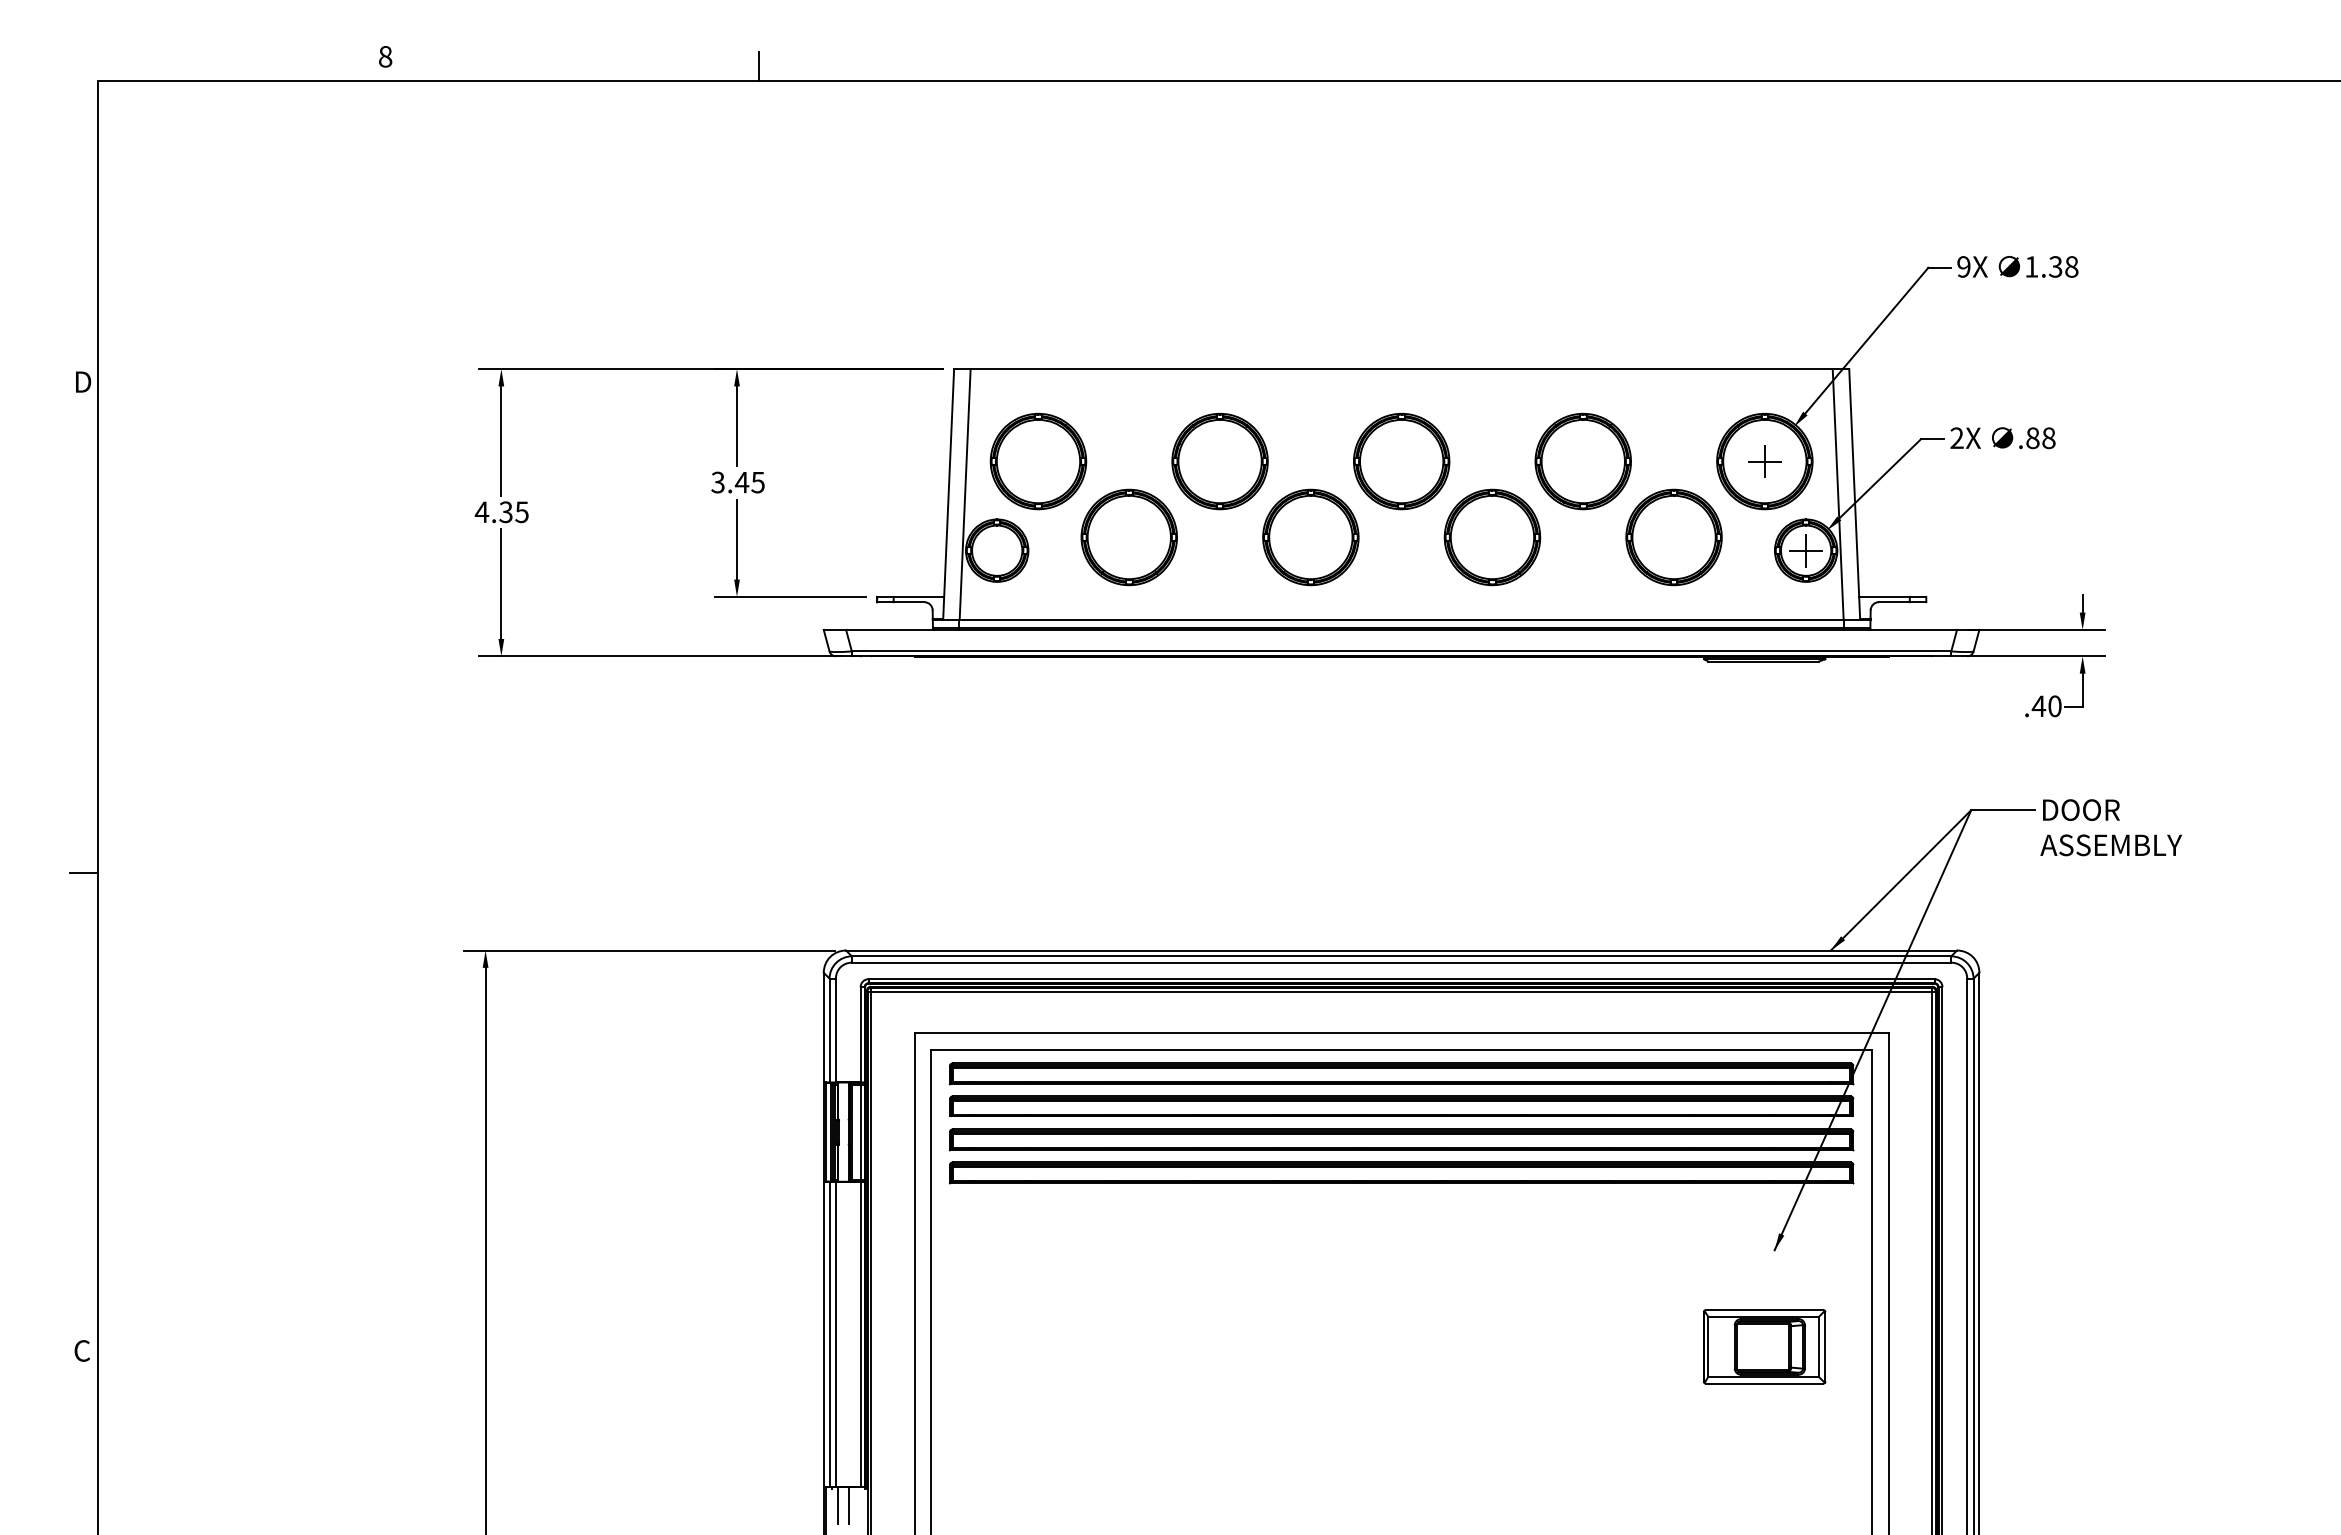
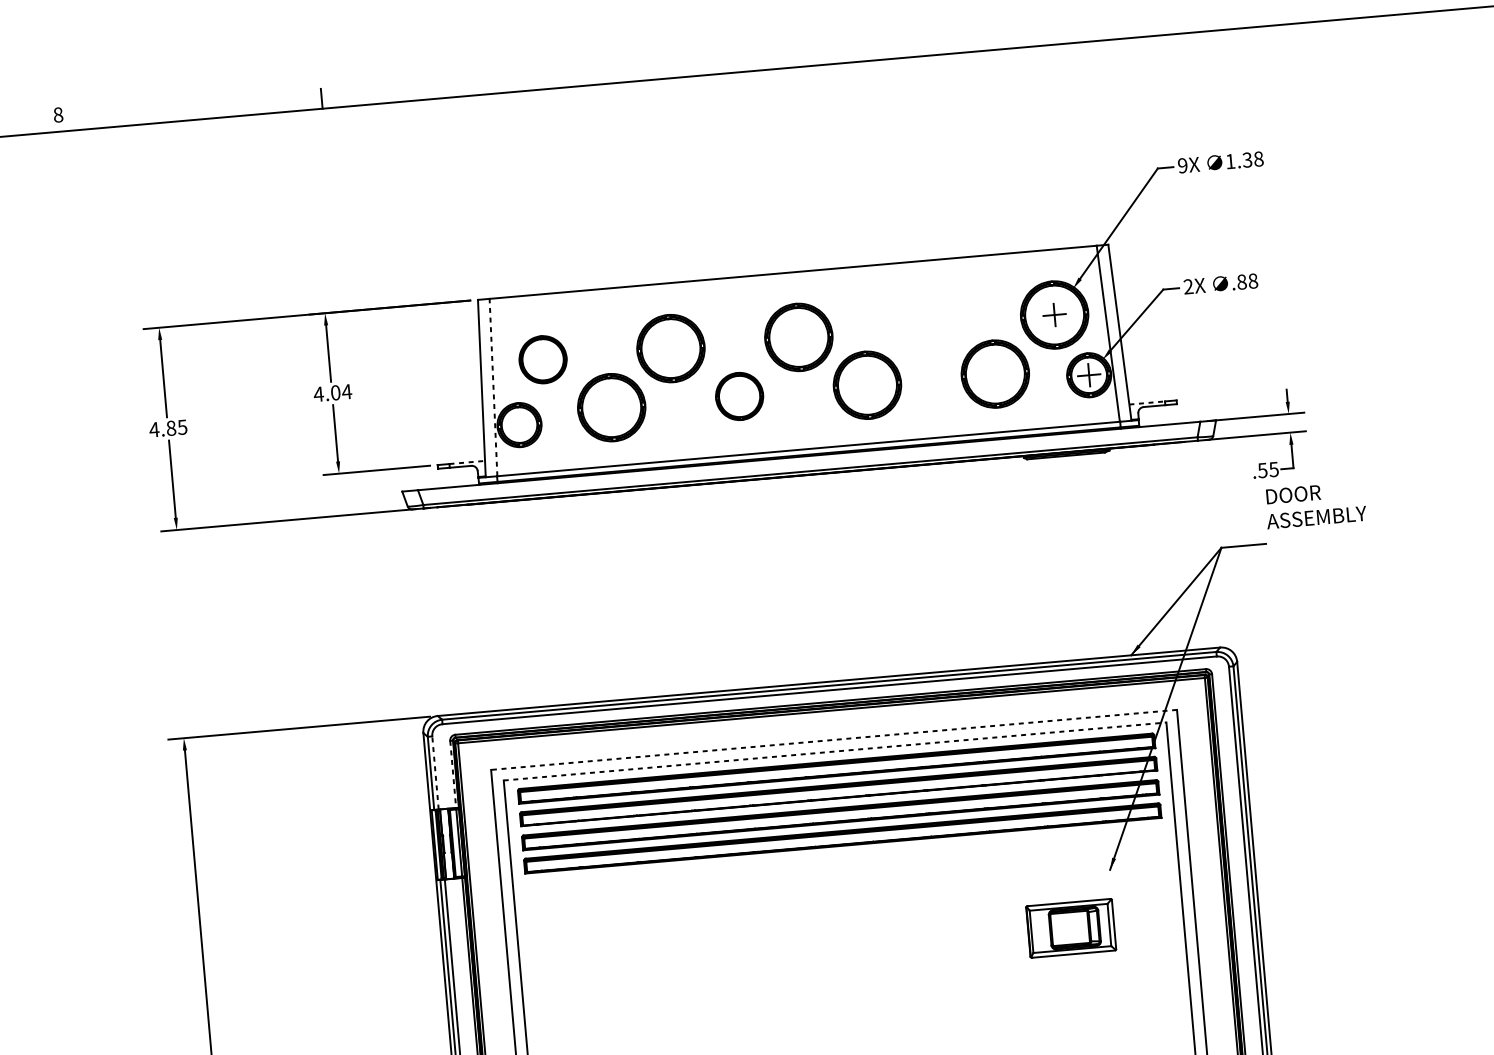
part: (1038, 461) -> (543, 359), size x0.7
part: (1582, 461) -> (926, 326), removed
text: (737, 482) -> (332, 393), 3.45 -> 4.04
line: (965, 494) -> (493, 387), solid -> dashed
text: (505, 511) -> (170, 427), 4.35 -> 4.85
part: (1310, 537) -> (739, 396), size x0.7
line: (919, 596) -> (467, 462), solid -> dashed
line: (1884, 596) -> (1147, 402), solid -> dashed
text: (2046, 706) -> (1268, 470), .40 -> .55
text: (2110, 827) -> (1315, 505), moved
line: (835, 1030) -> (435, 772), solid -> dashed
line: (1401, 1033) -> (833, 740), solid -> dashed
line: (860, 1034) -> (453, 774), solid -> dashed
line: (1402, 1049) -> (835, 751), solid -> dashed
part: (1764, 1346) -> (1071, 928), moved

